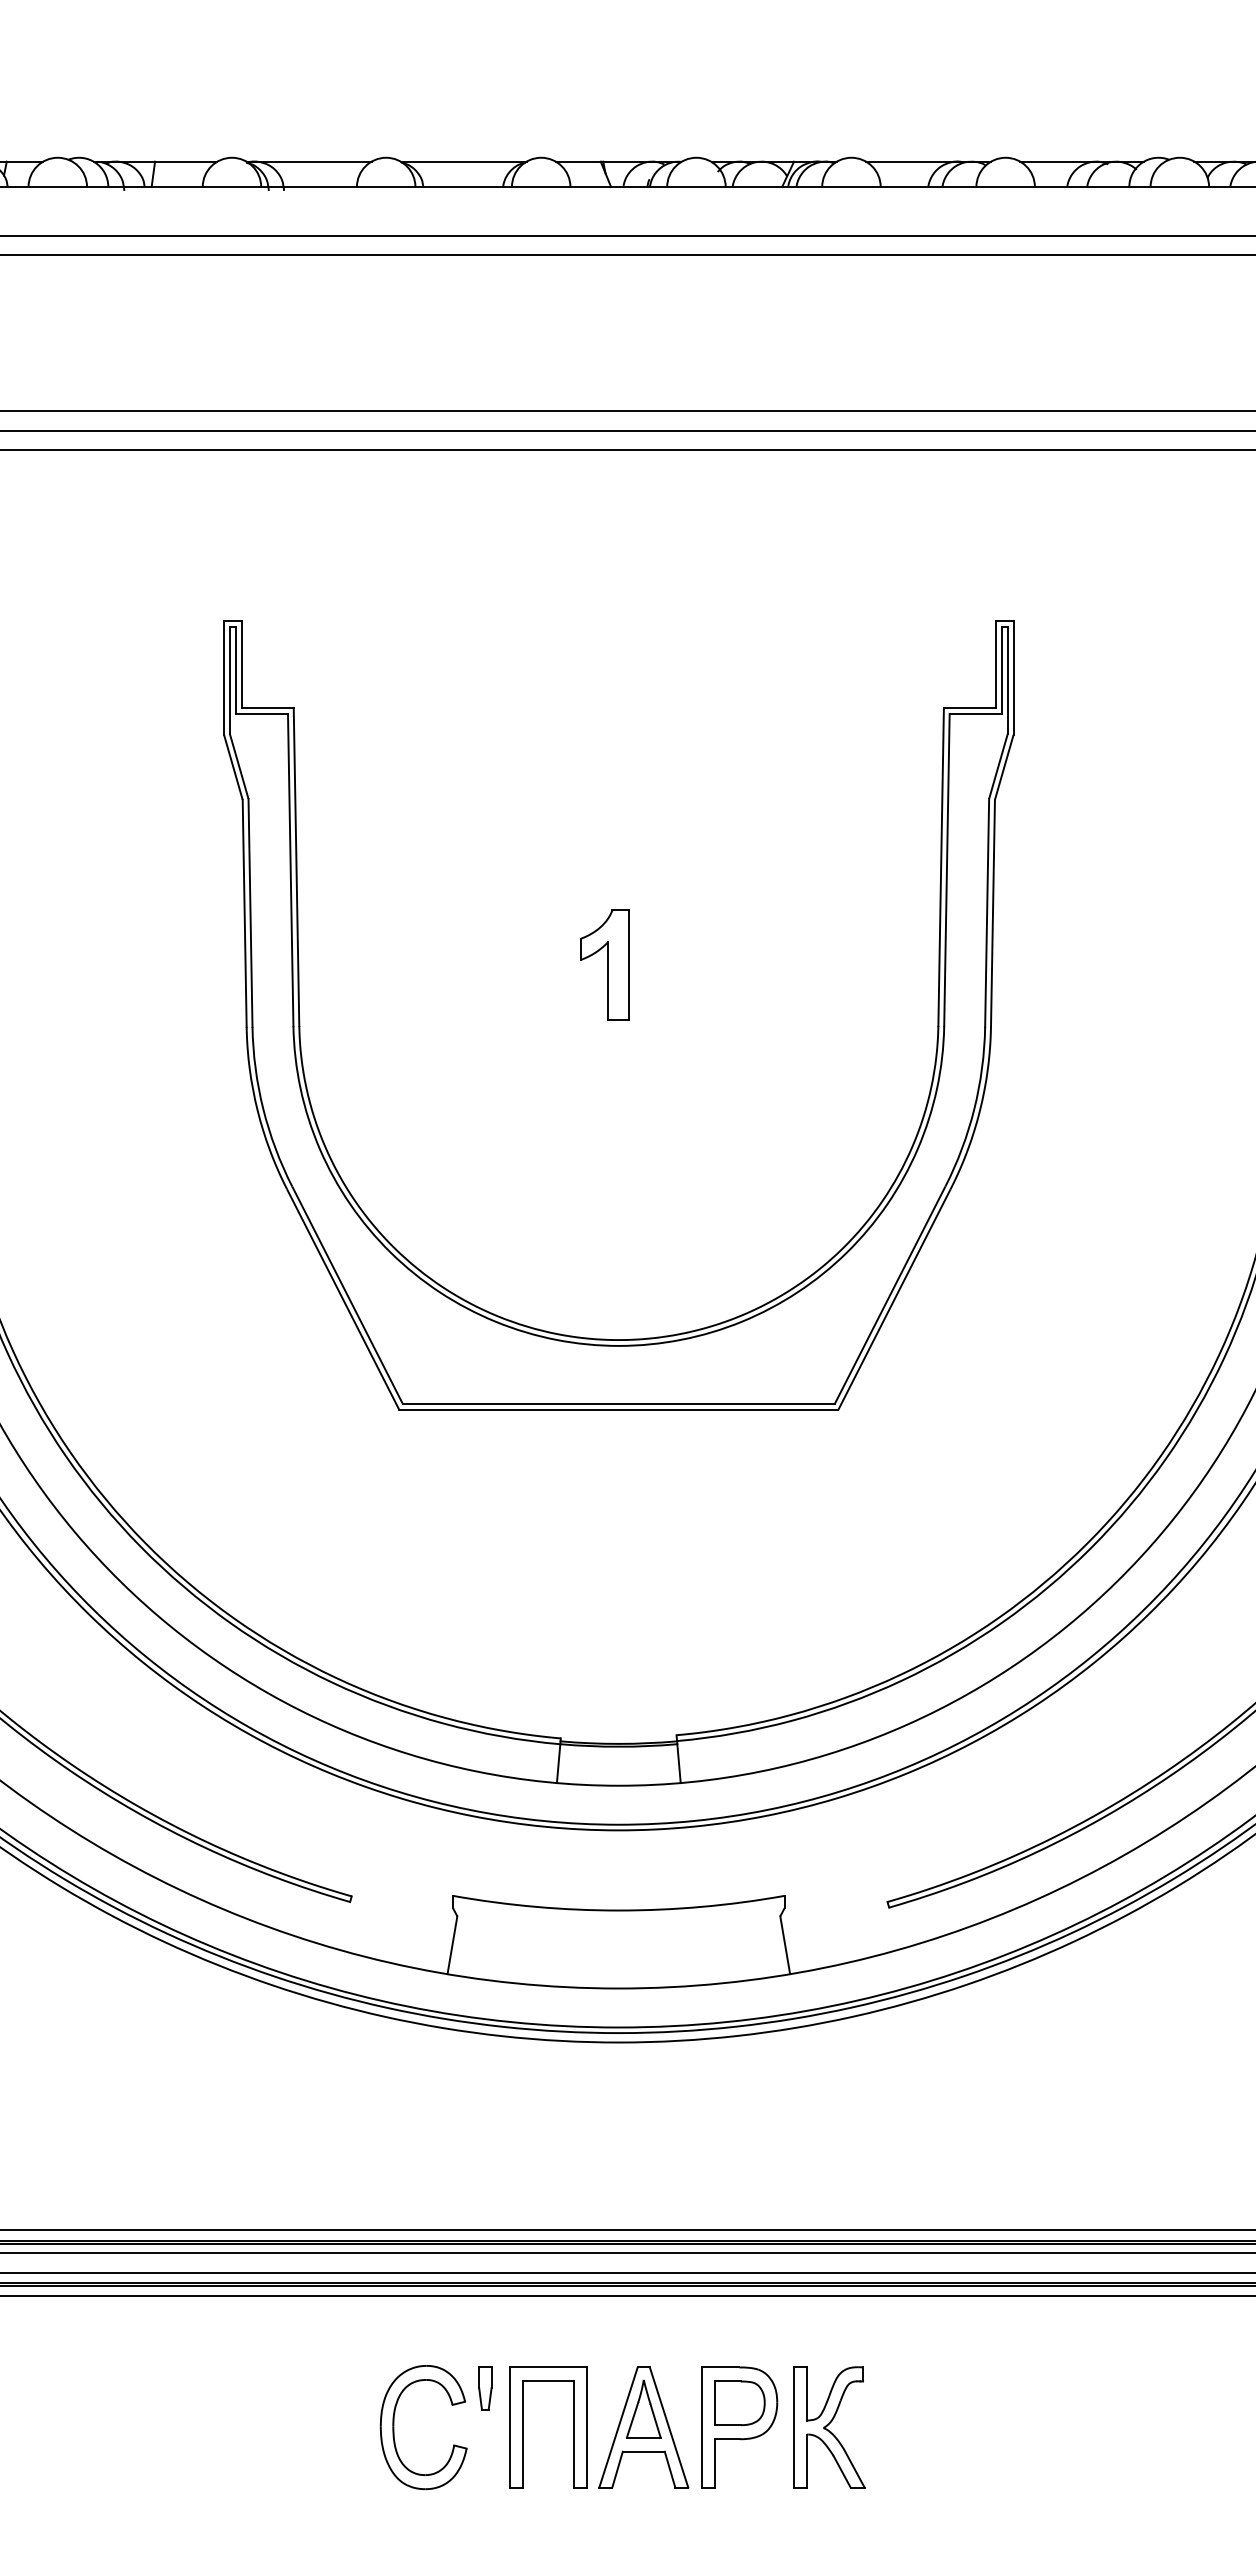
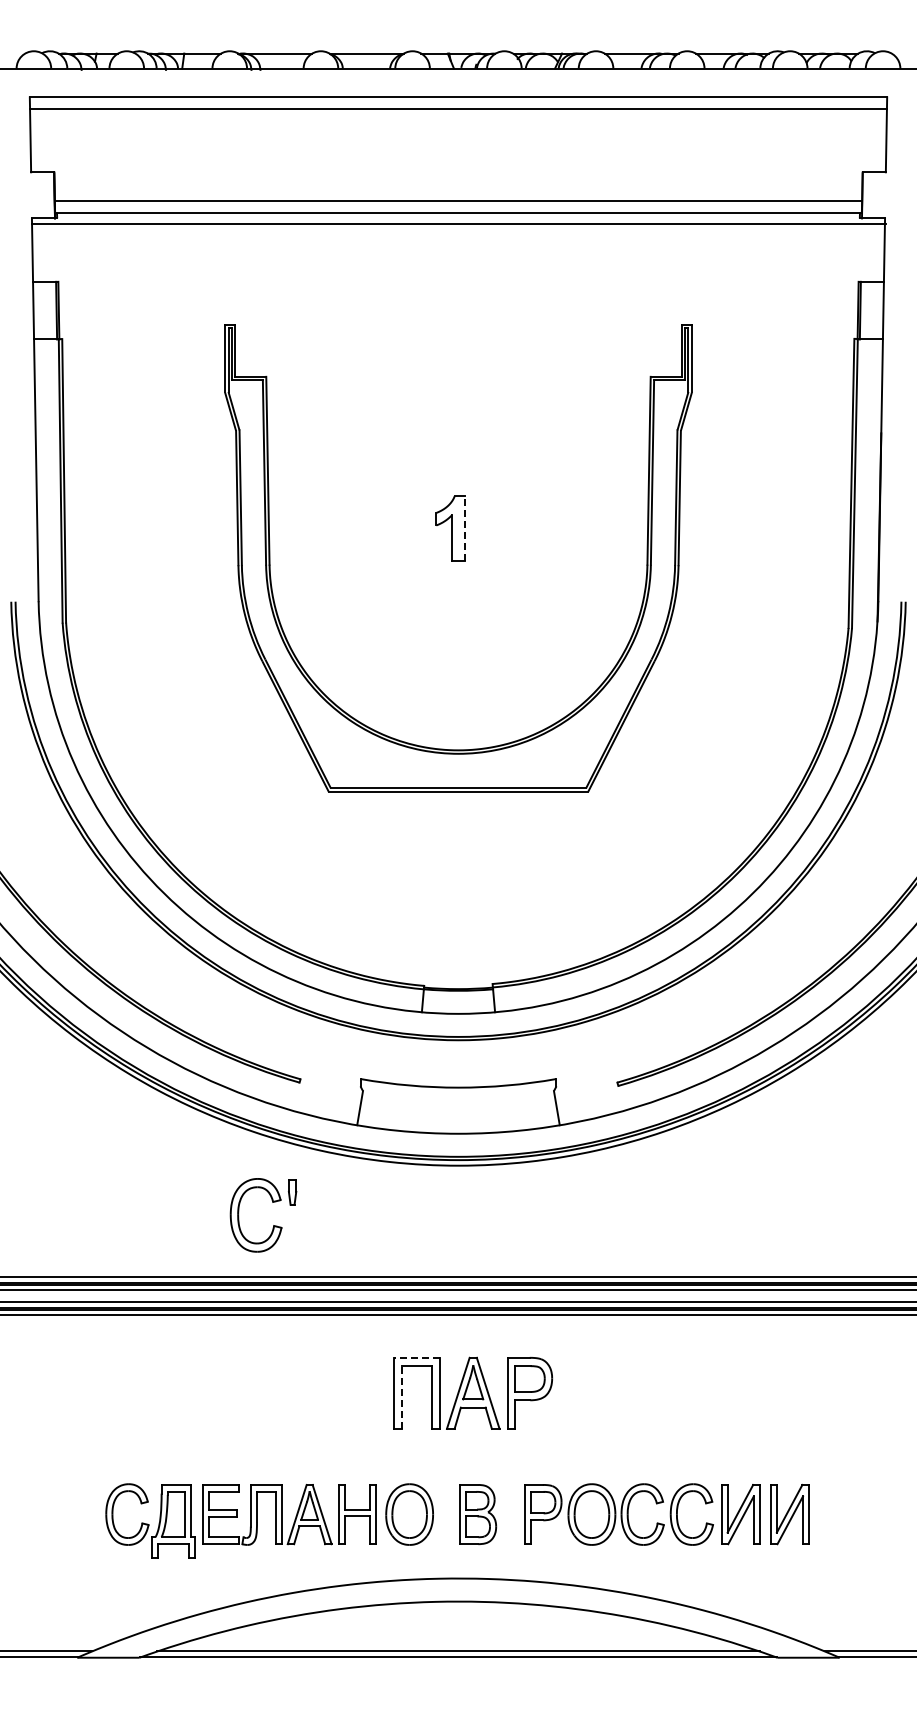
line: (628, 964) -> (464, 528), solid -> dashed
line: (547, 2366) -> (416, 1357), solid -> dashed
part: (828, 2426) -> (582, 1392), removed
line: (522, 2434) -> (401, 1397), solid -> dashed
part: (453, 2444) -> (273, 1225), moved

